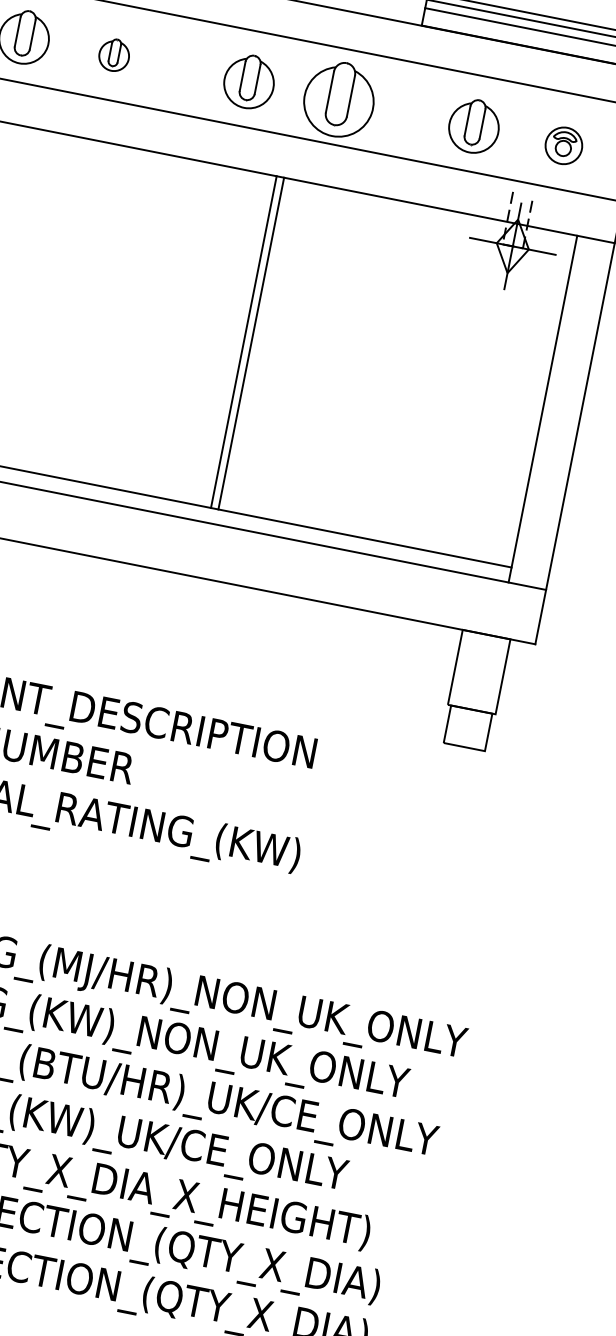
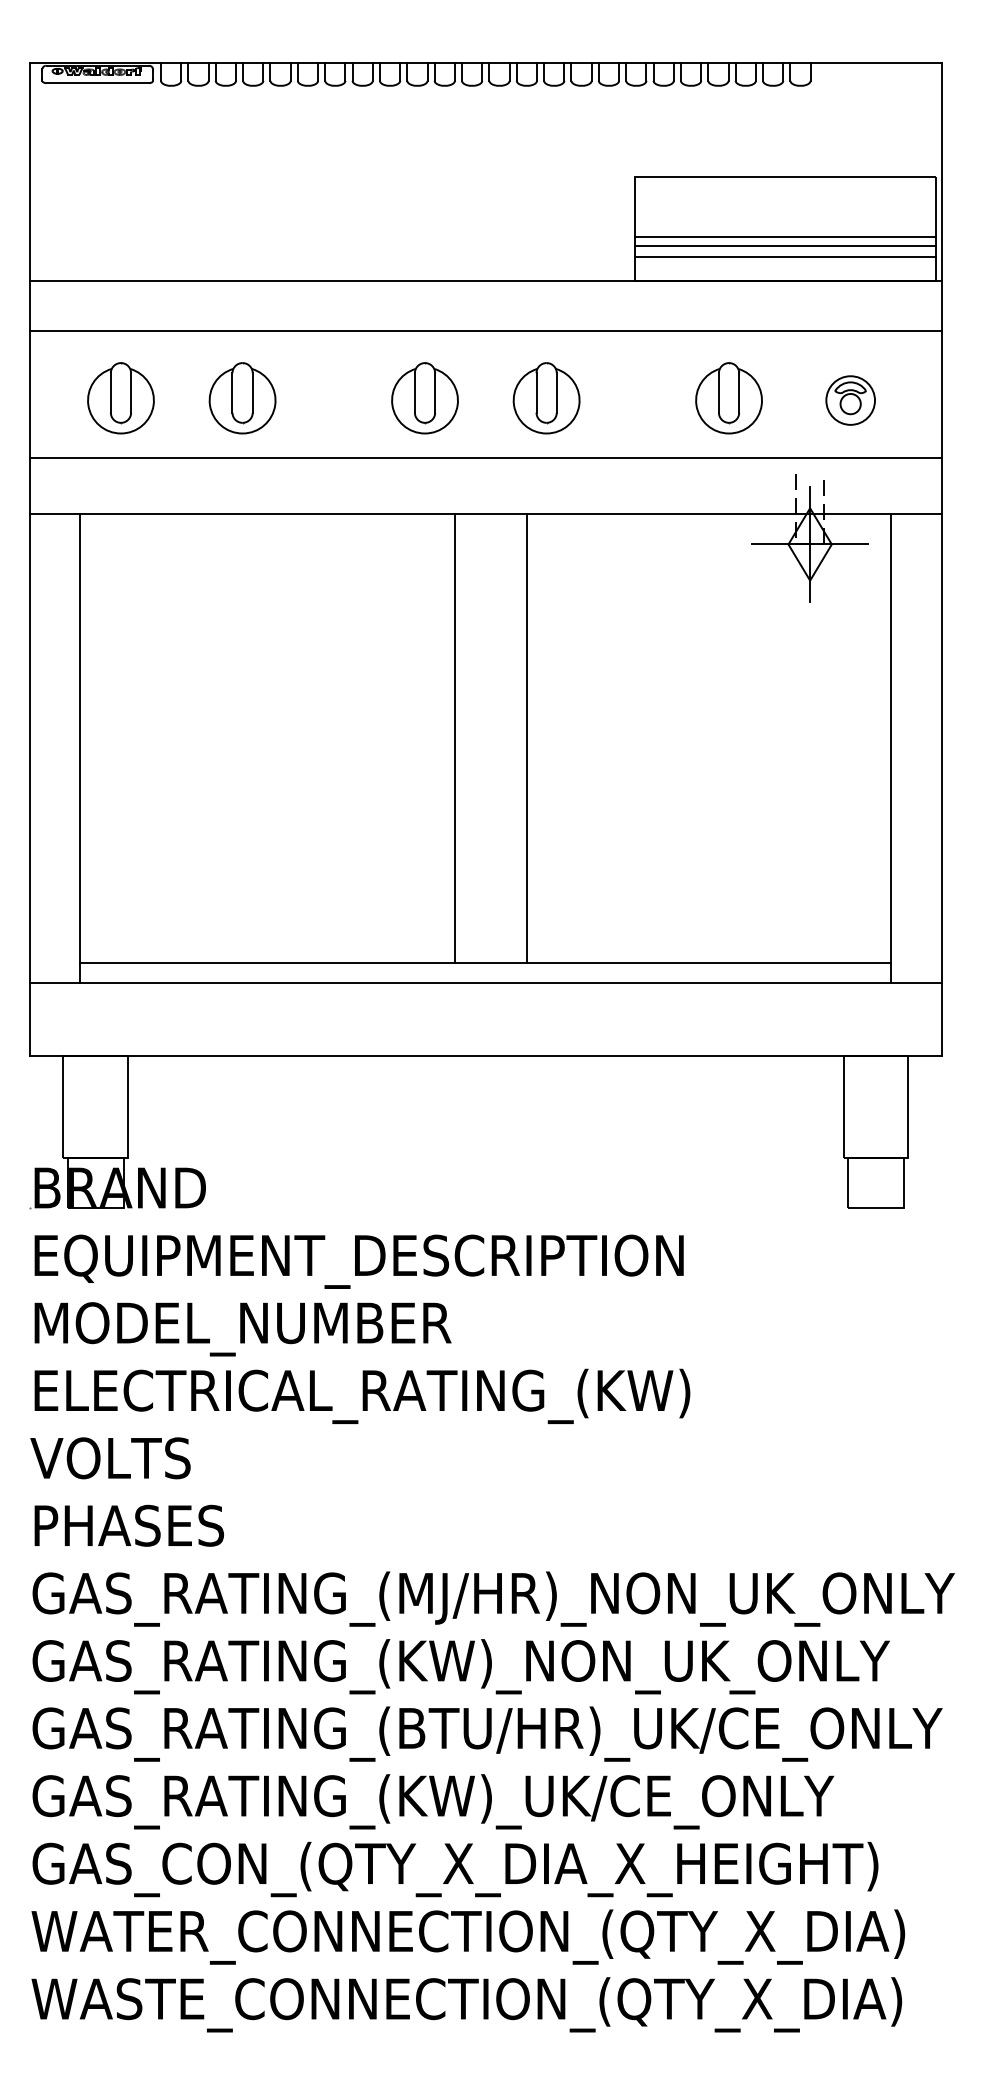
part: (114, 55) -> (242, 398), size x1.67
part: (339, 99) -> (546, 398), size x0.71
line: (243, 342) -> (526, 738), moved
line: (250, 343) -> (454, 738), moved

